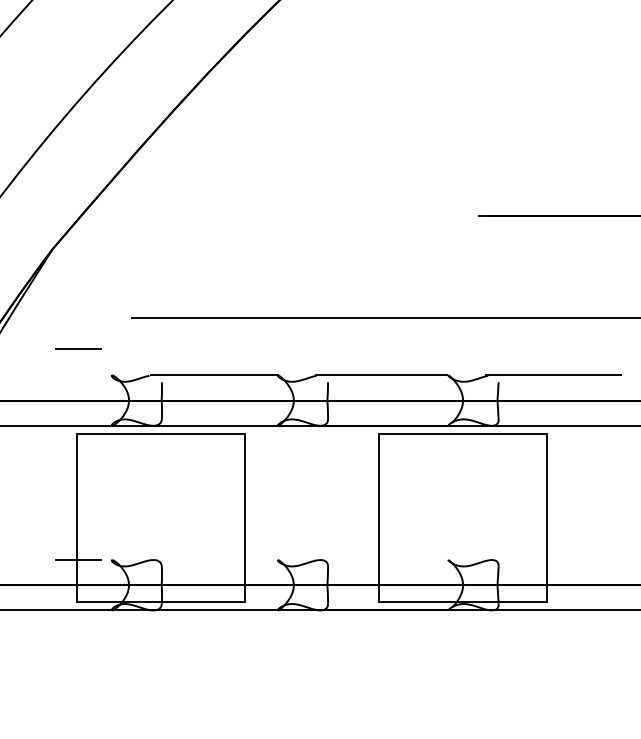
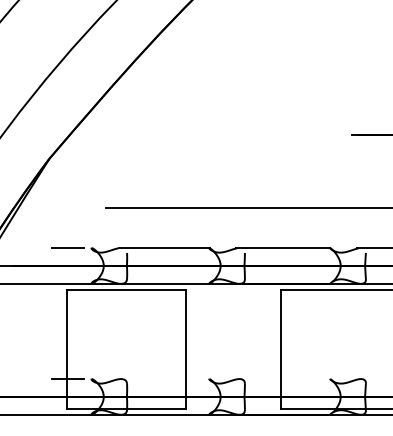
line: (78, 348) -> (67, 247), moved

